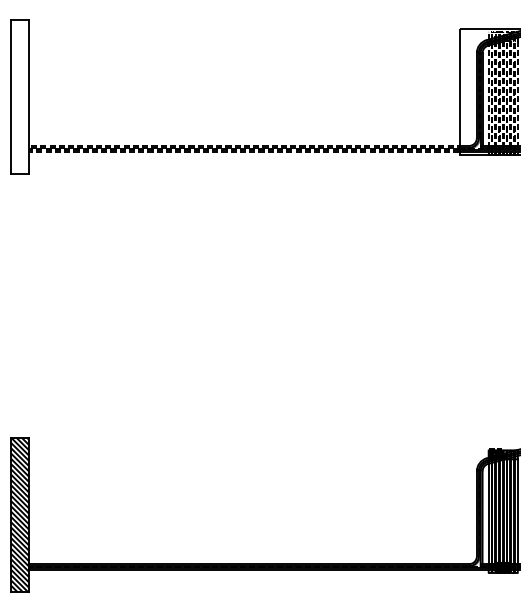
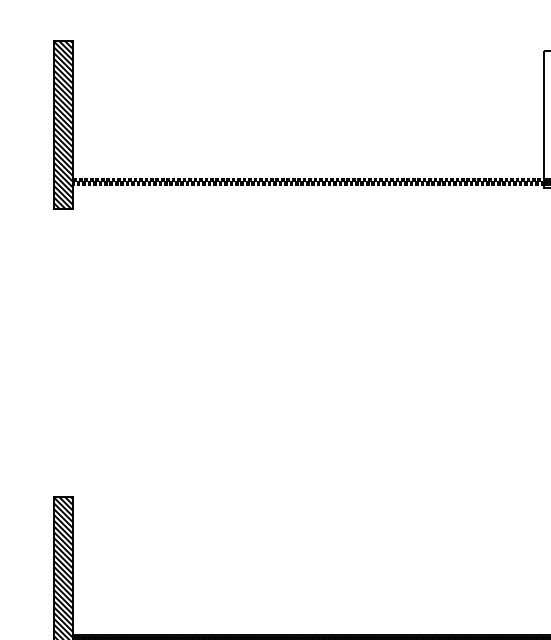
hatch: (20, 96) -> (63, 124), added

